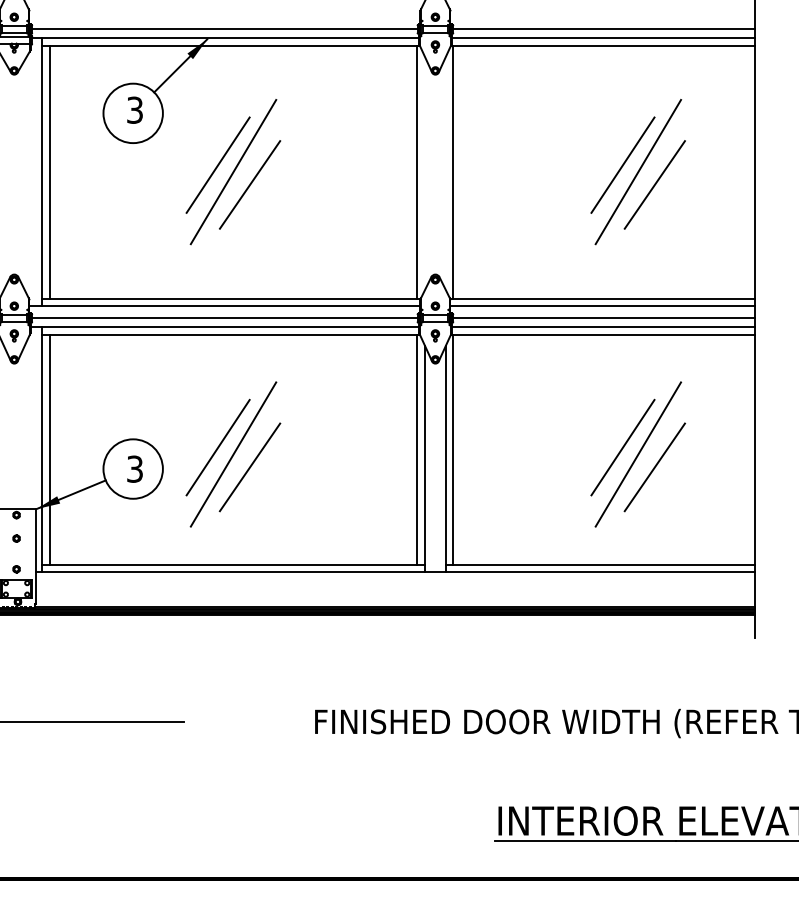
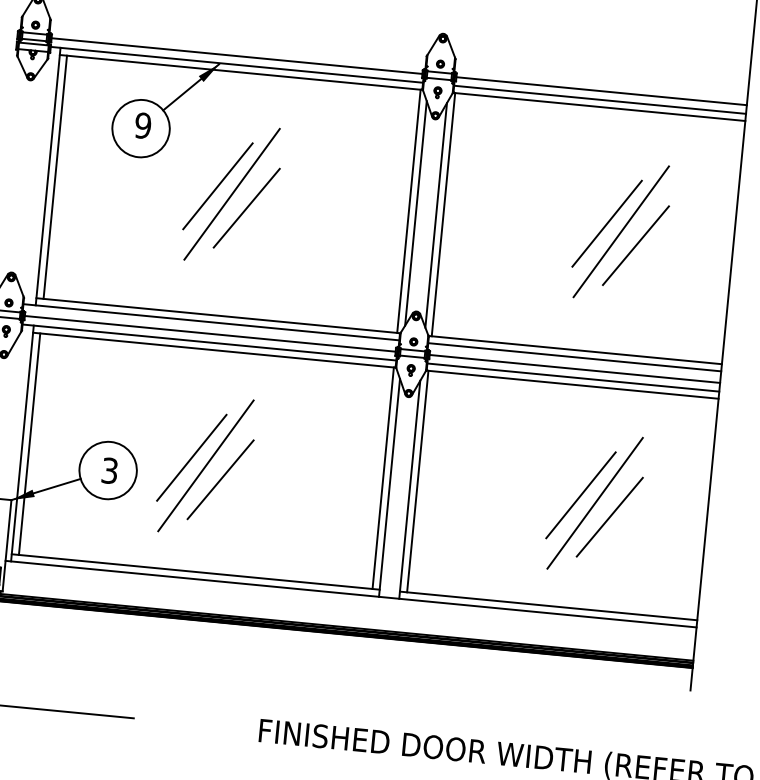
text: (134, 109) -> (142, 125), 3 -> 9
line: (424, 173) -> (415, 213), added
line: (445, 173) -> (435, 215), added

